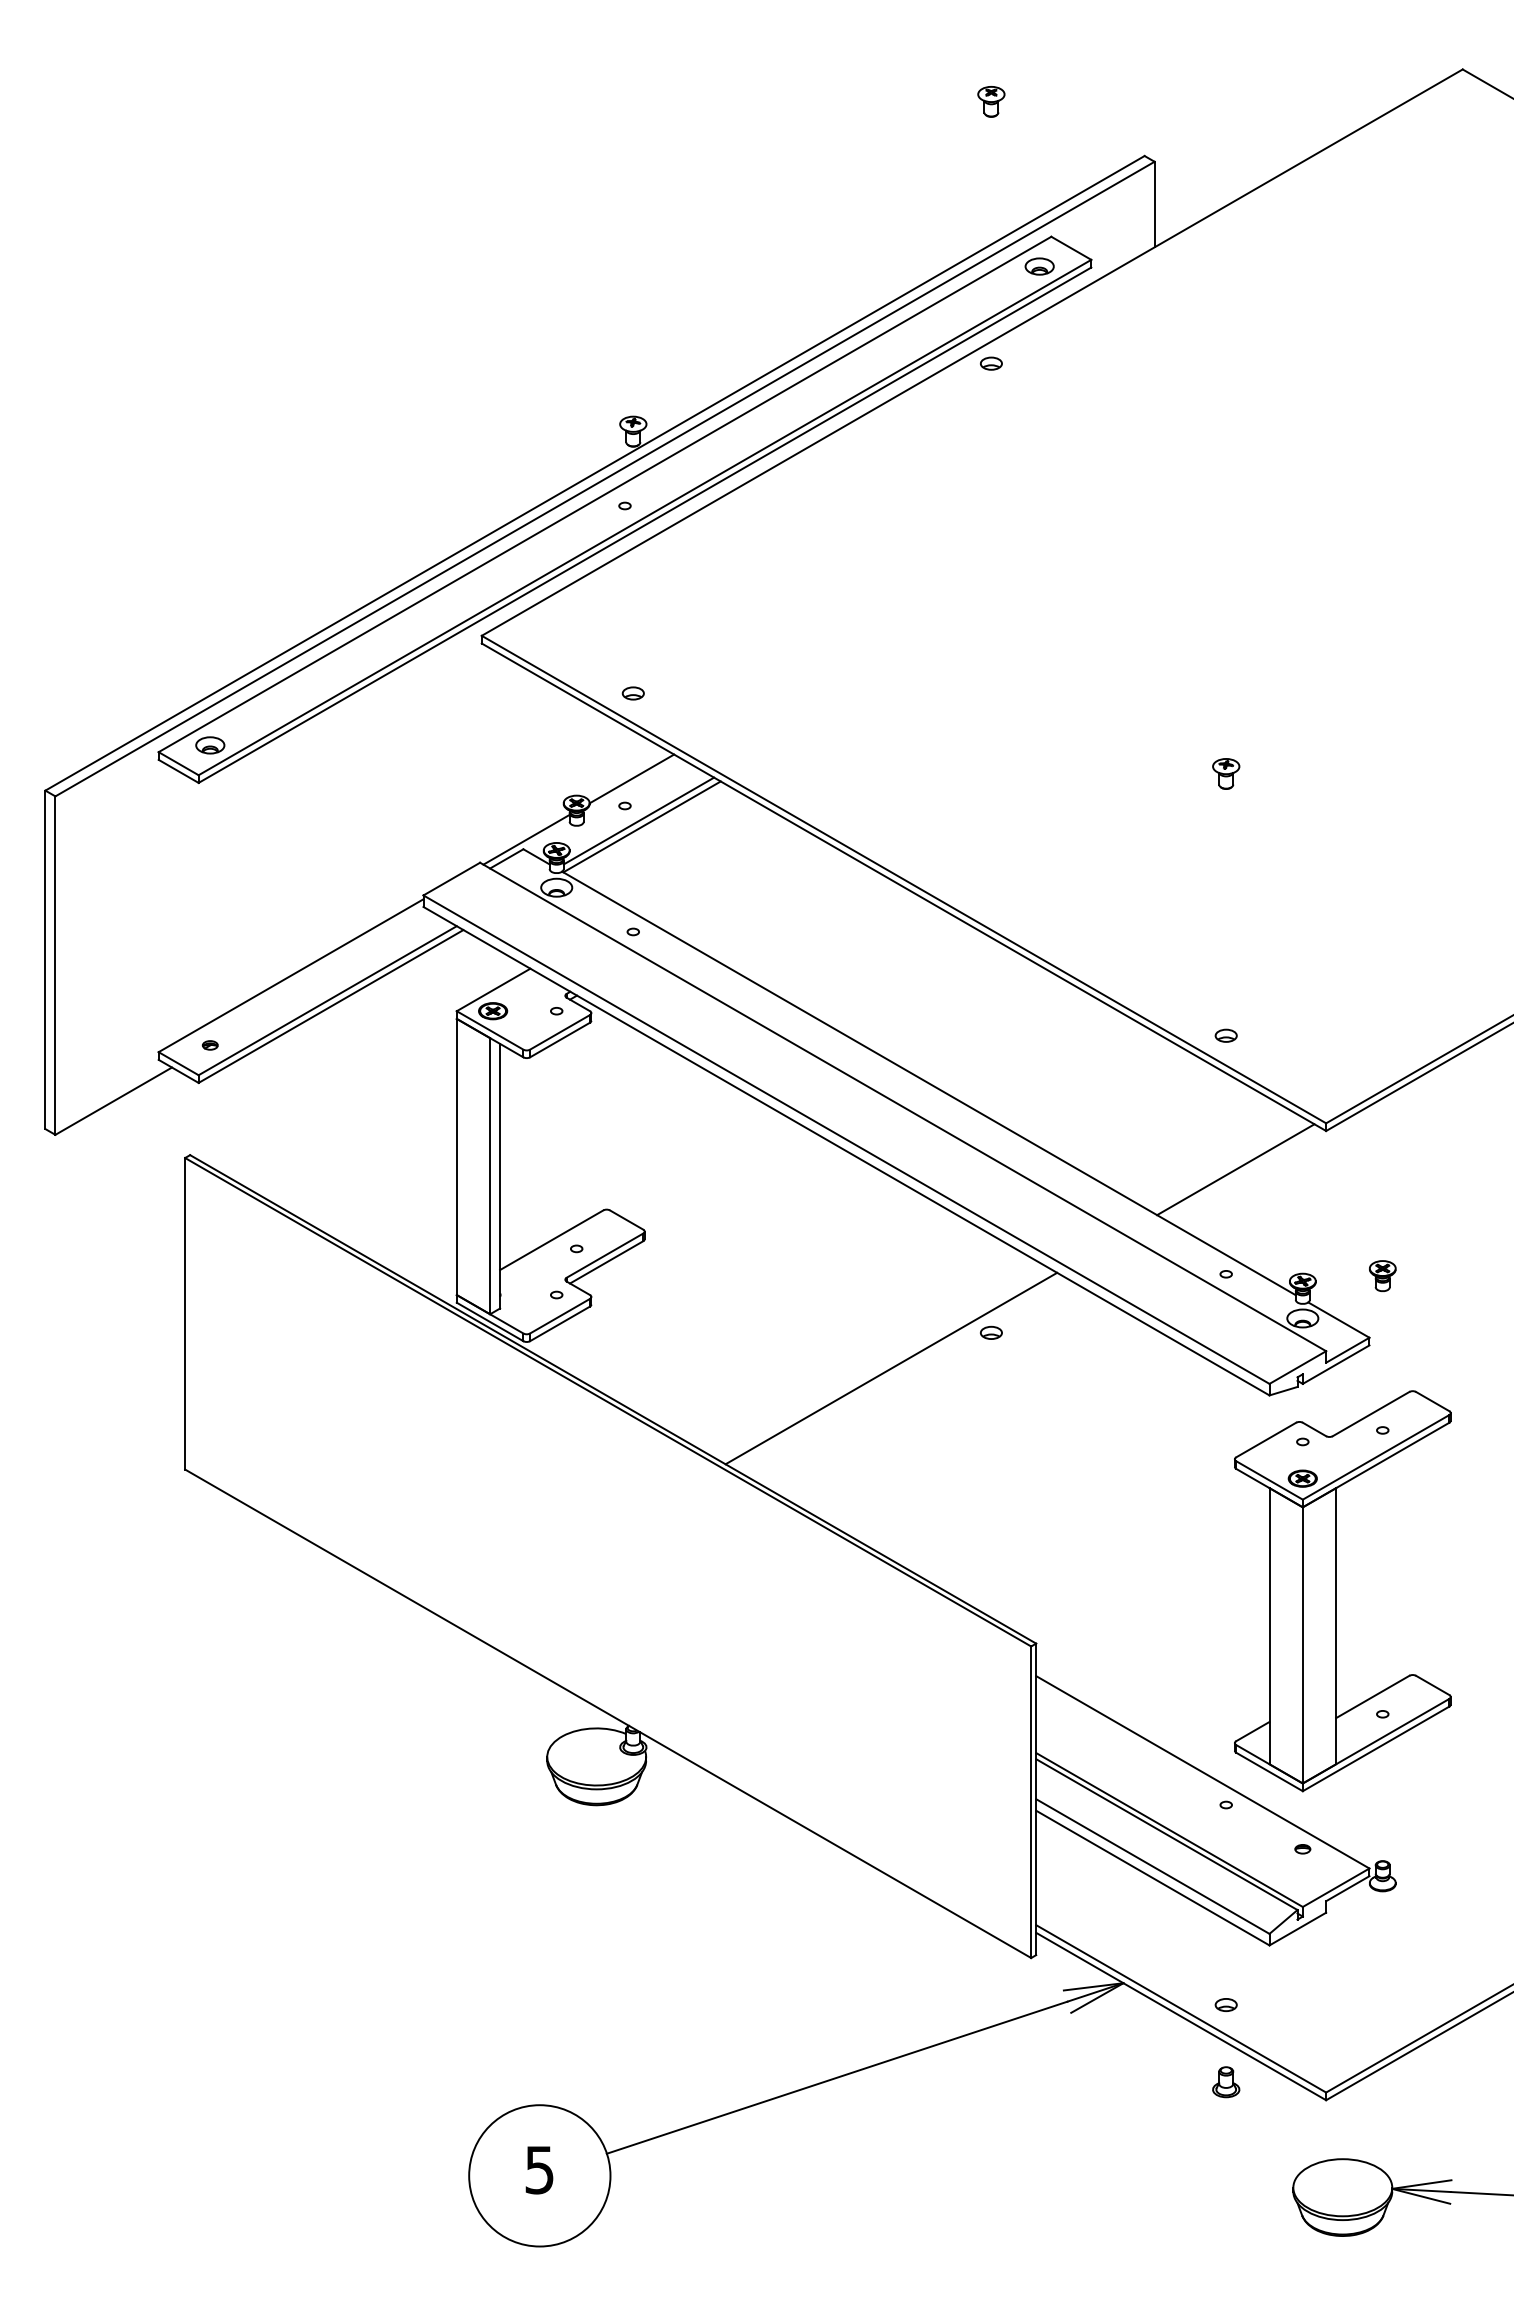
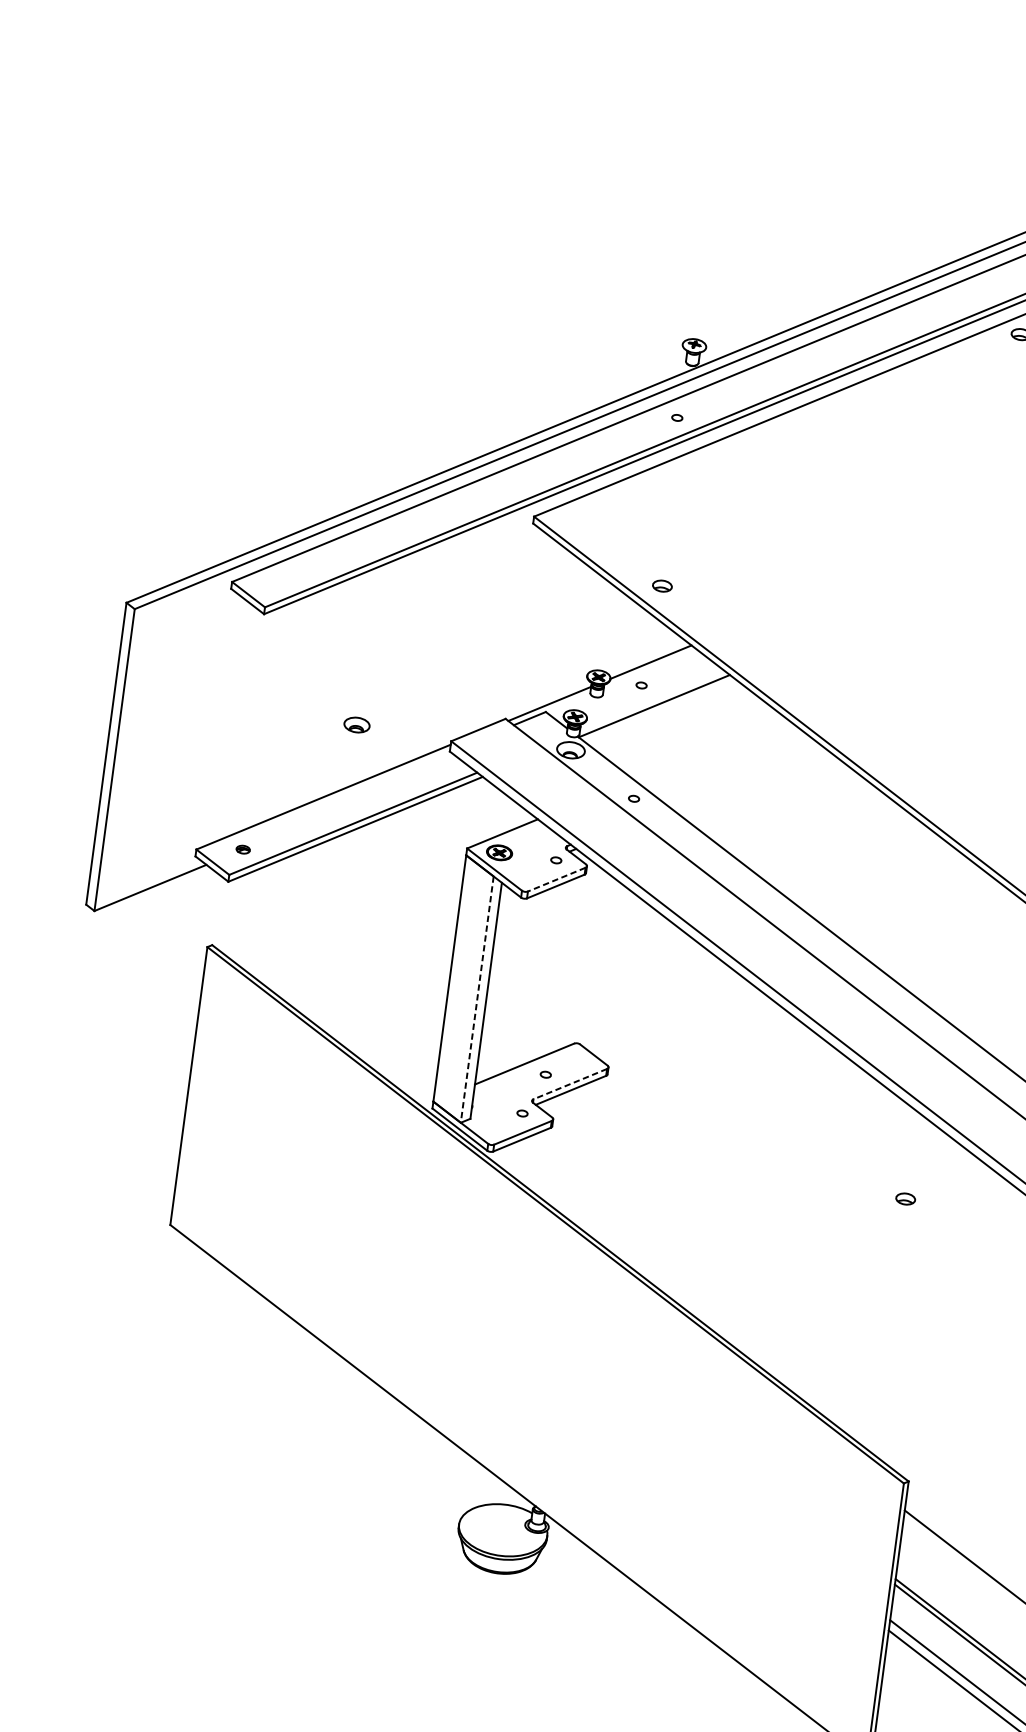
part: (210, 745) -> (357, 725), moved
line: (638, 820) -> (651, 700), removed
line: (560, 1032) -> (557, 879), solid -> dashed
line: (490, 1176) -> (477, 999), solid -> dashed
line: (604, 1255) -> (569, 1083), solid -> dashed
line: (891, 1368) -> (812, 1218), removed

